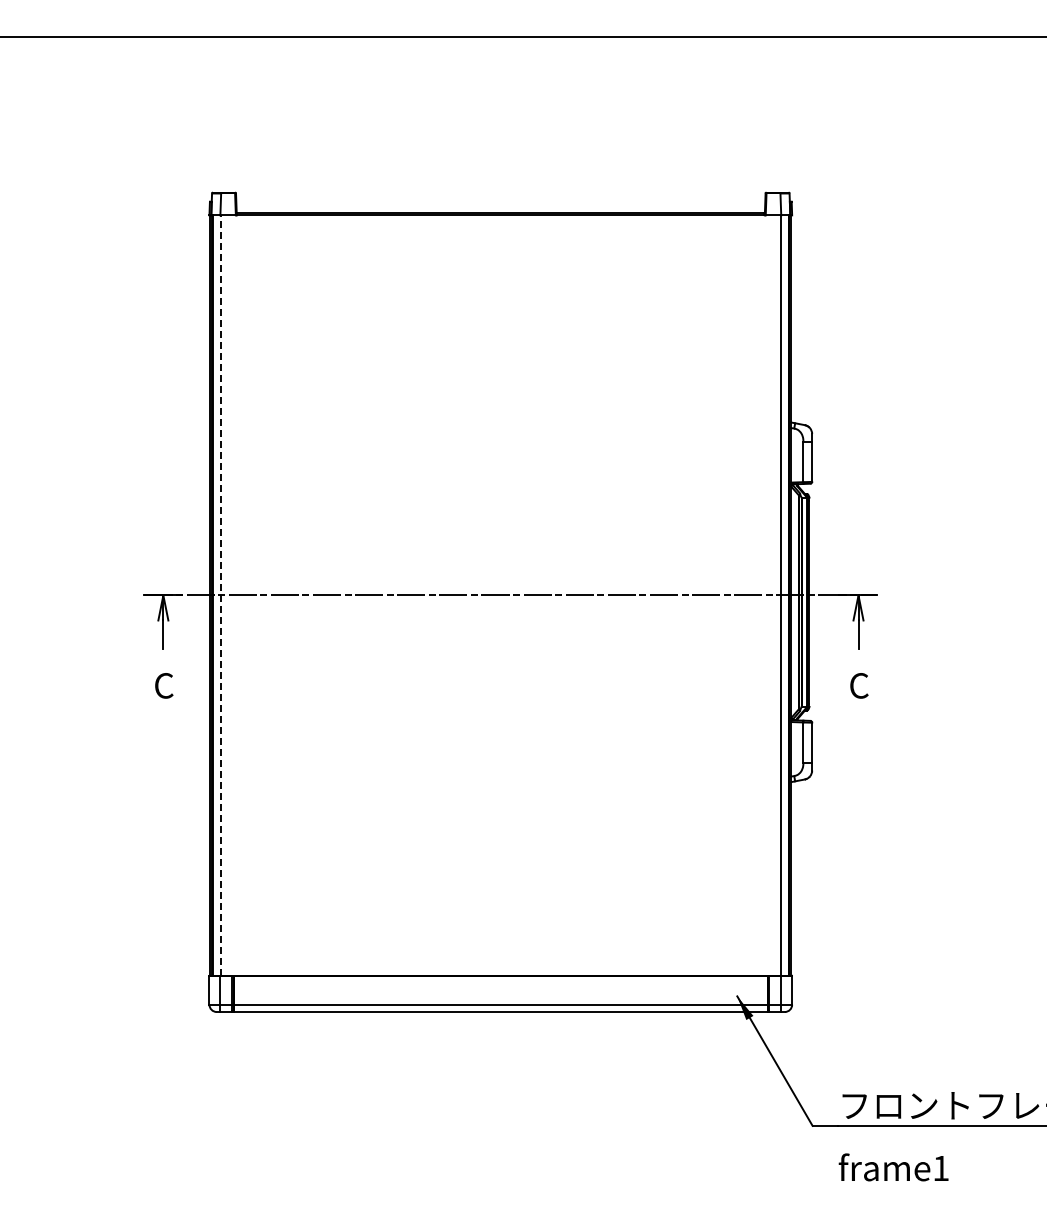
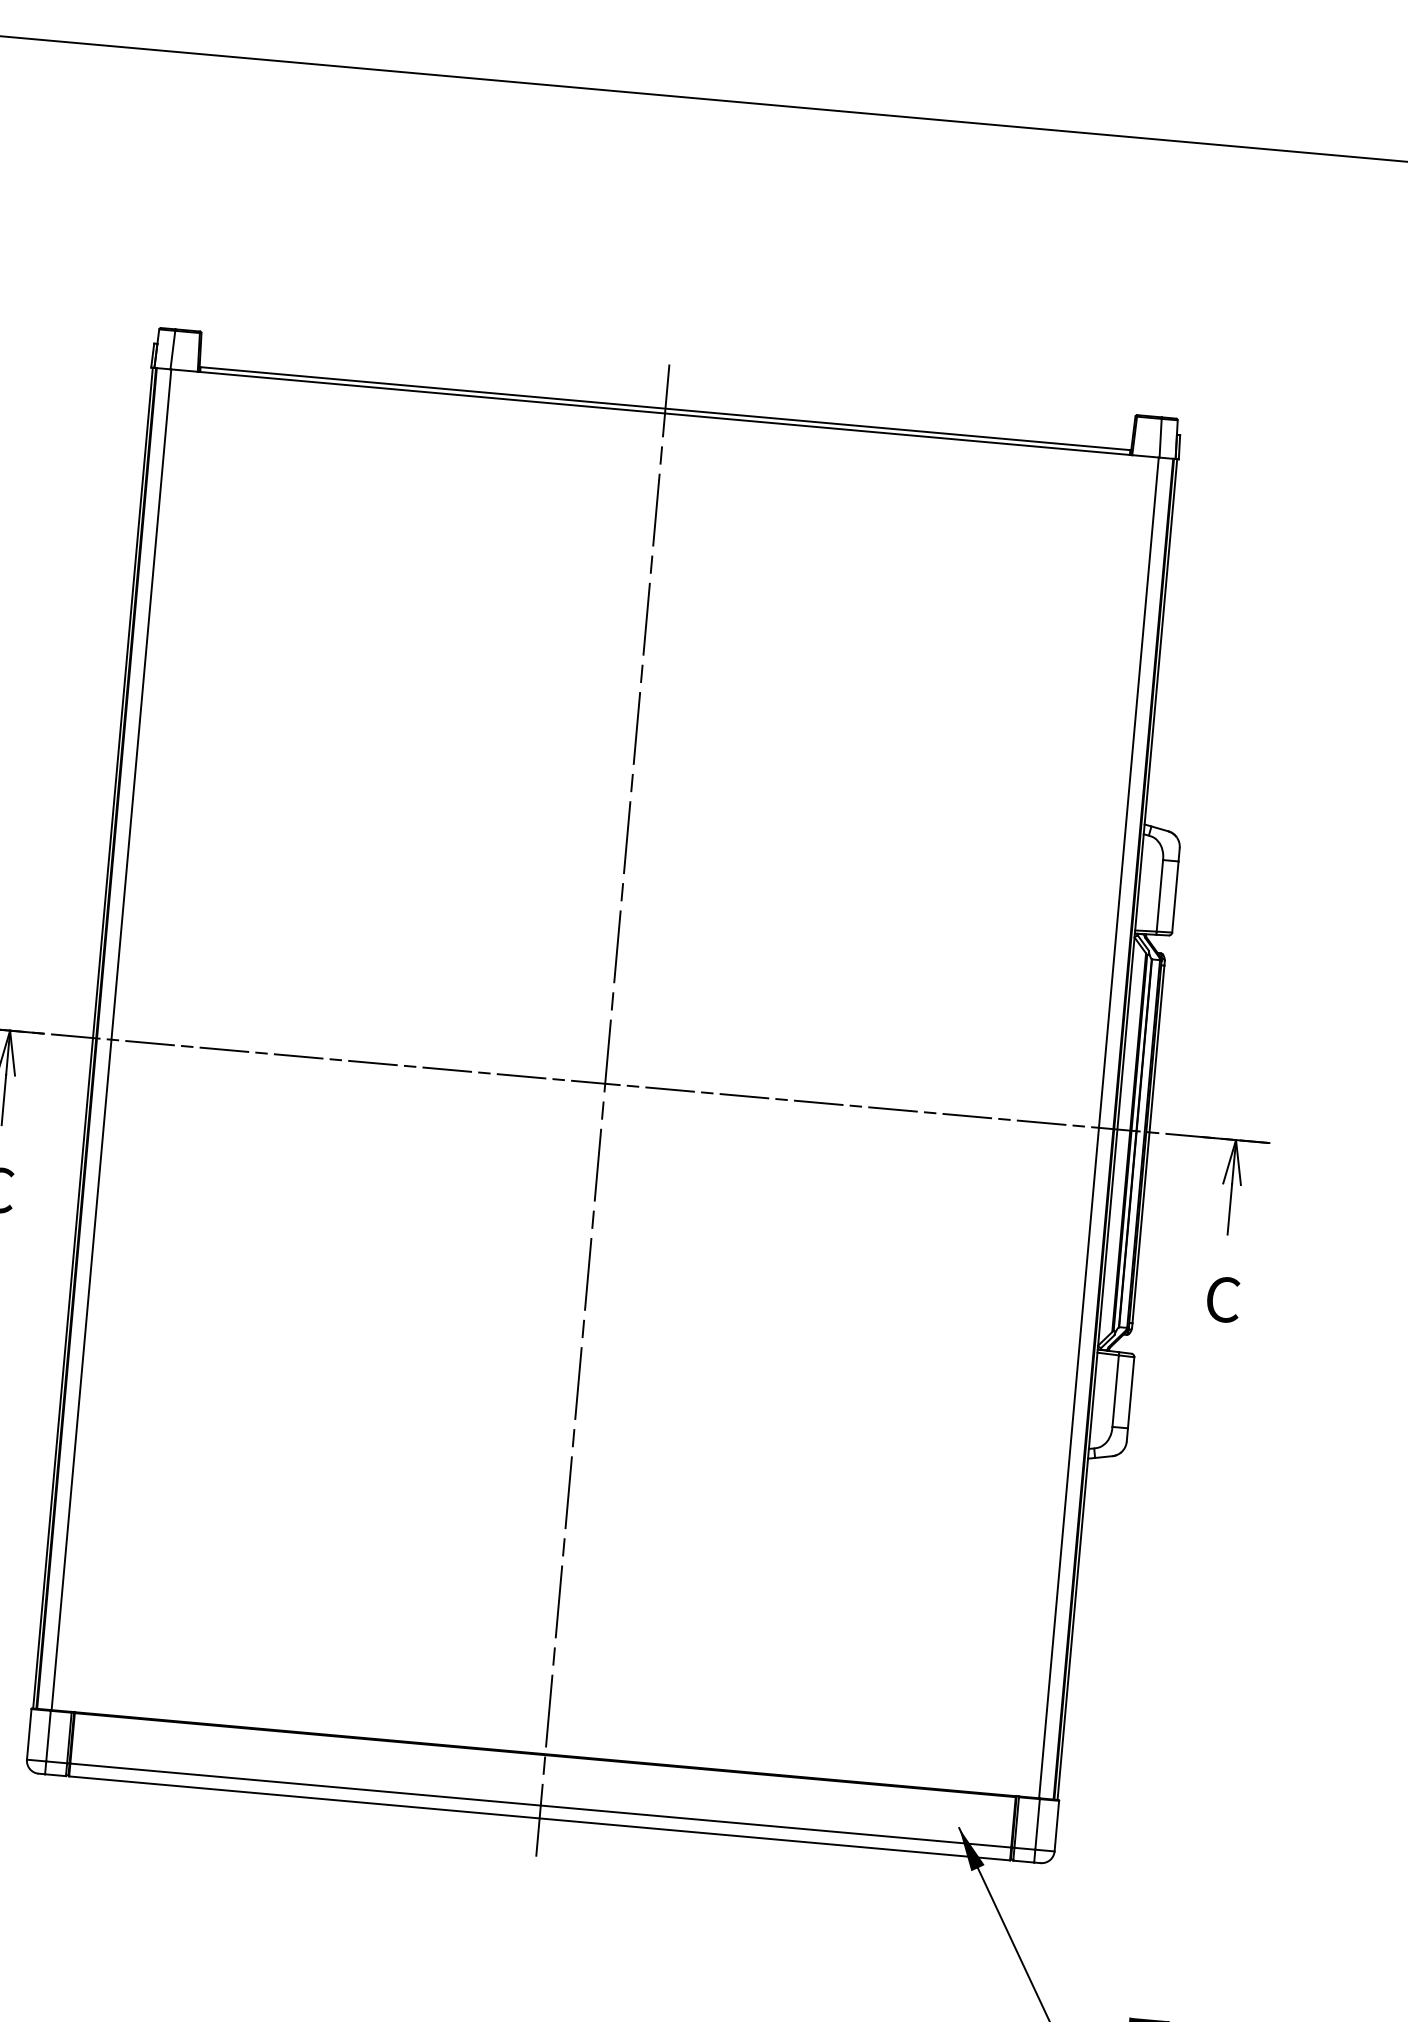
line: (220, 594) -> (111, 1037), dashed -> solid
line: (500, 612) -> (601, 1113), added

